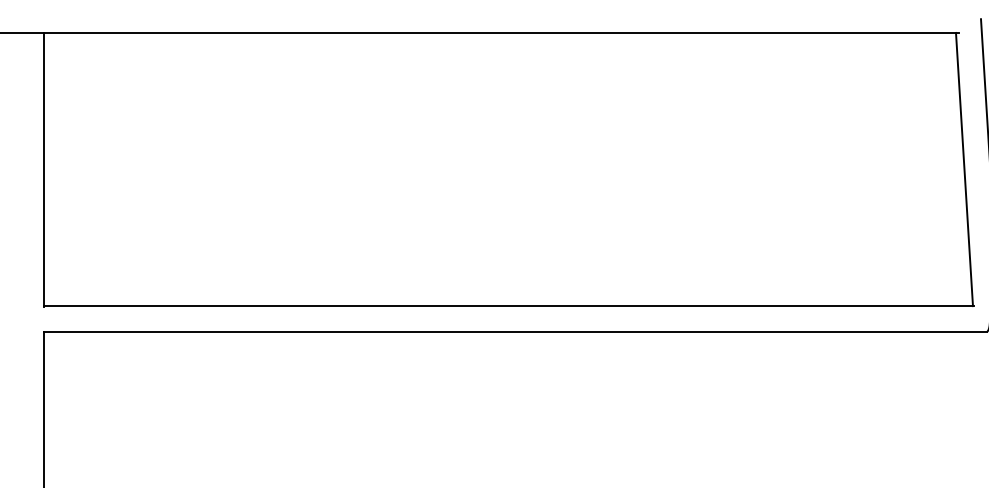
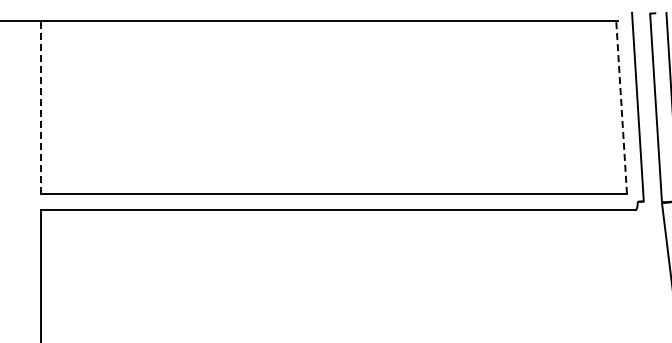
line: (43, 169) -> (40, 107), solid -> dashed
line: (964, 169) -> (621, 107), solid -> dashed

